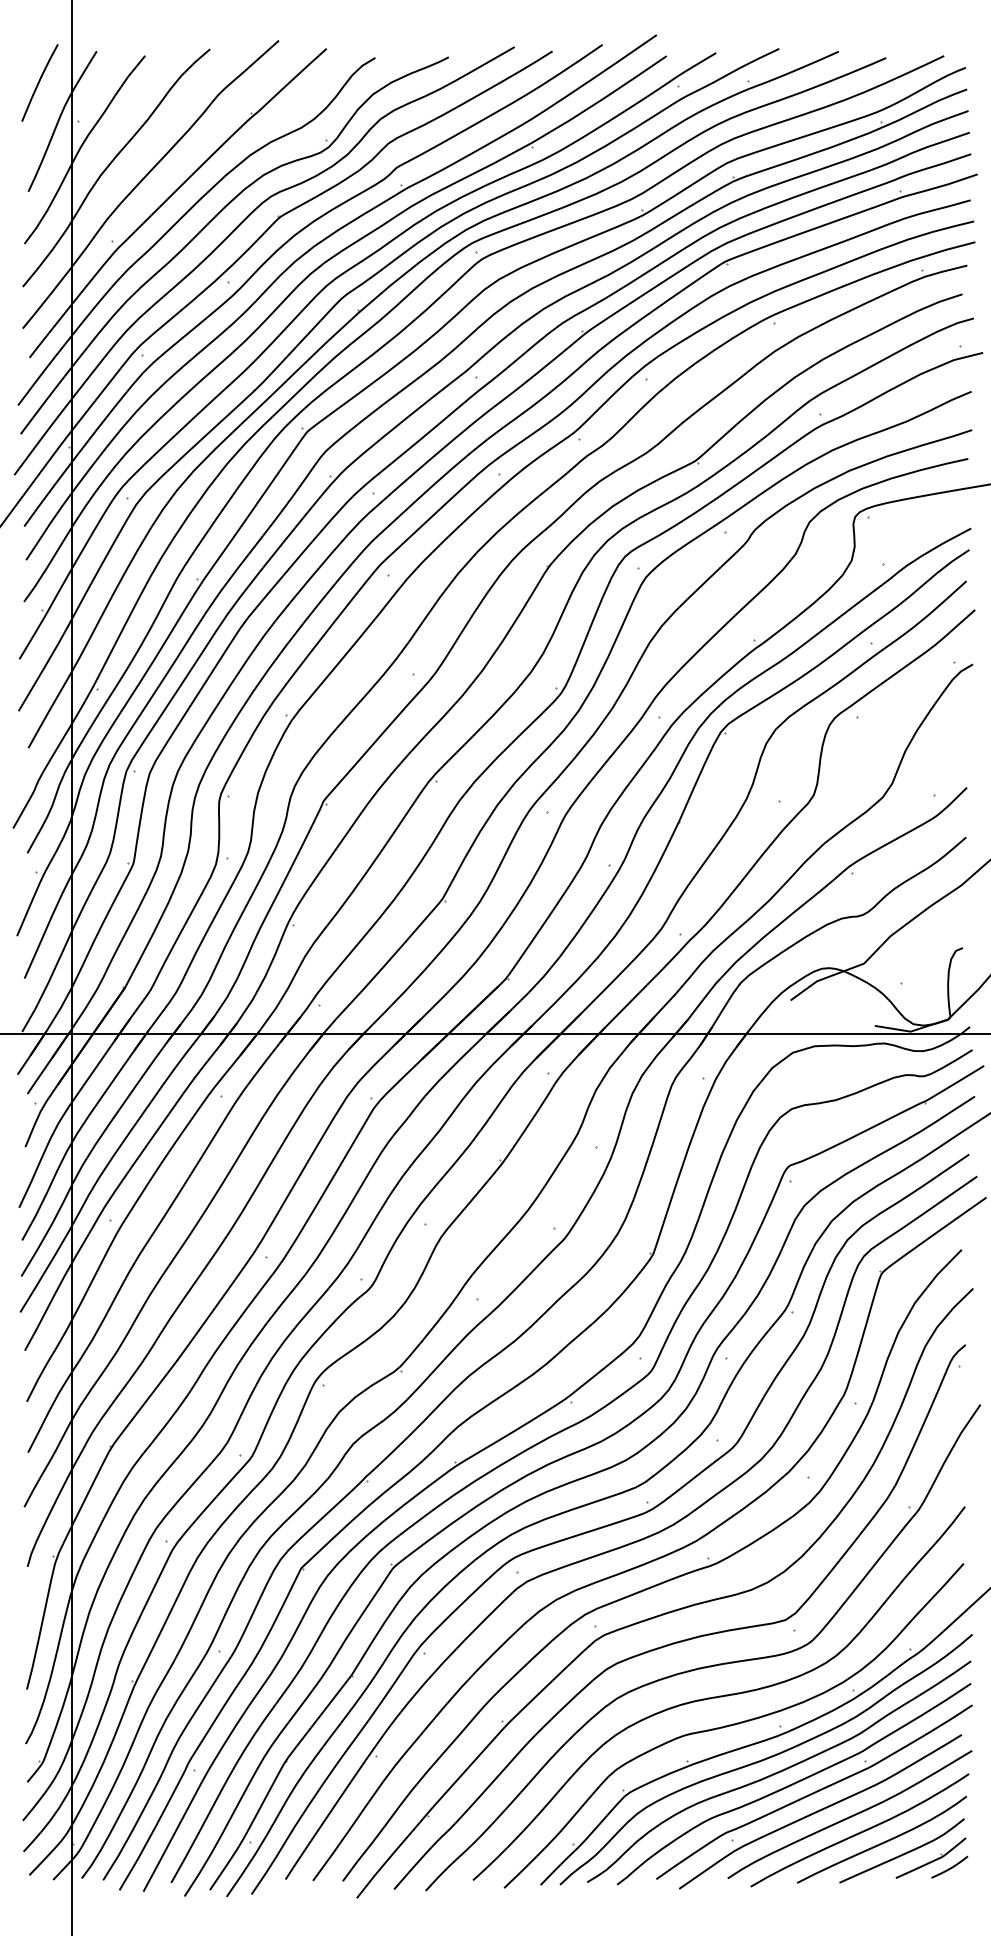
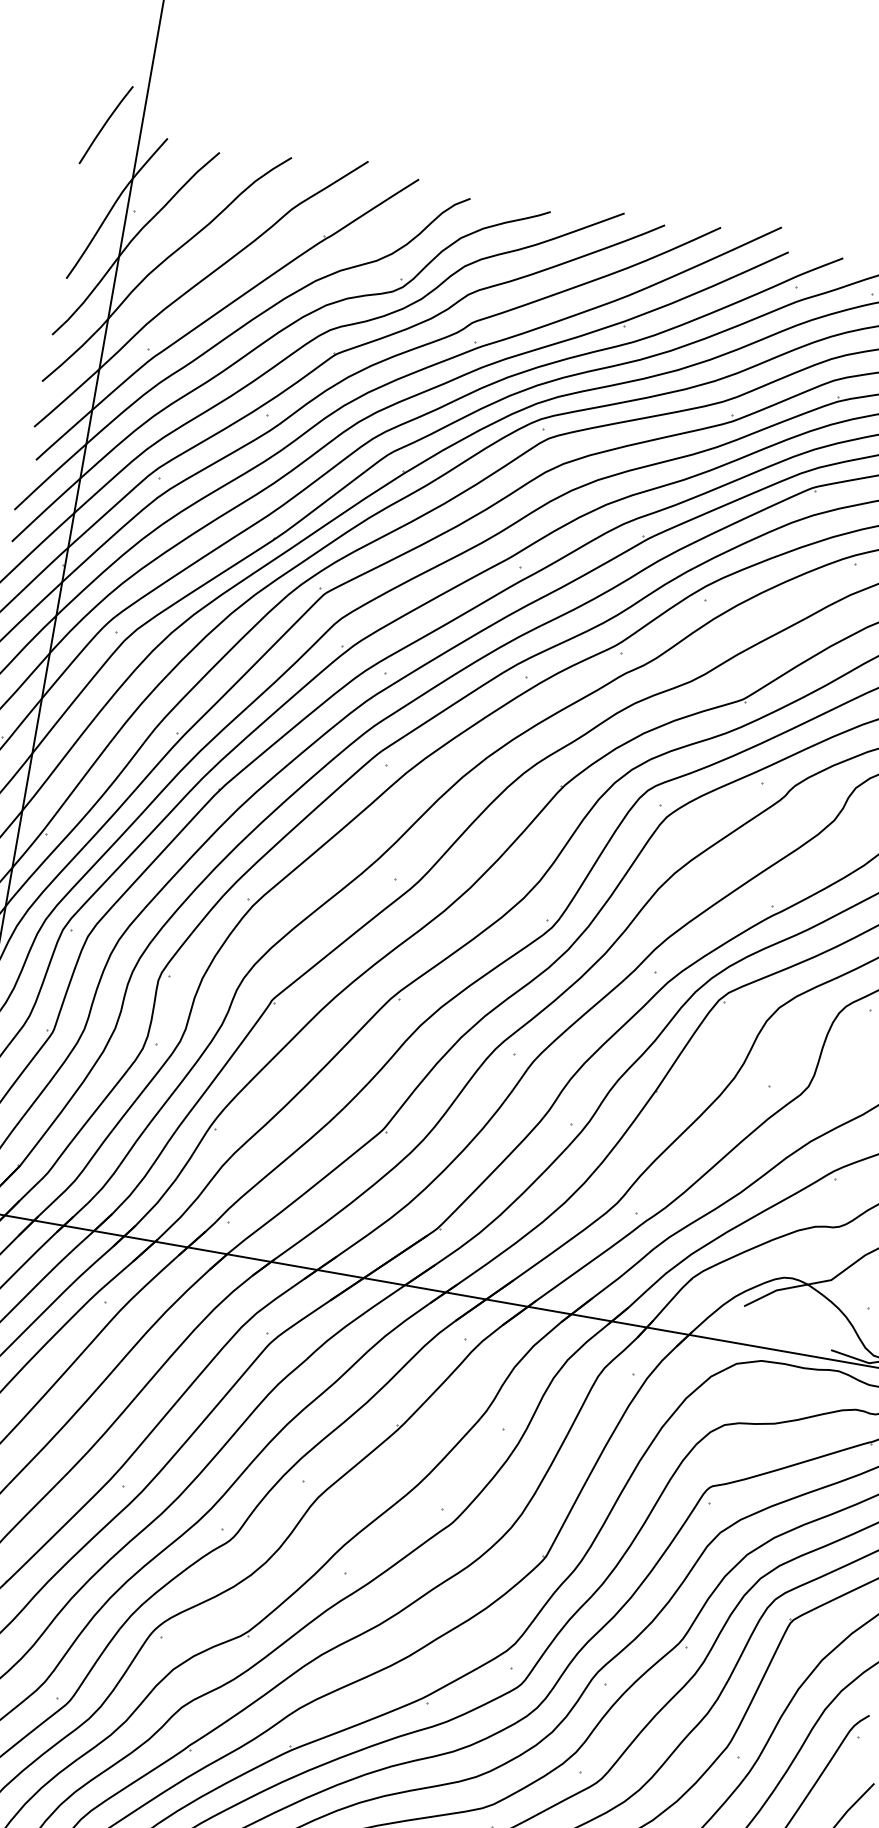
line: (39, 82) -> (105, 124), moved

